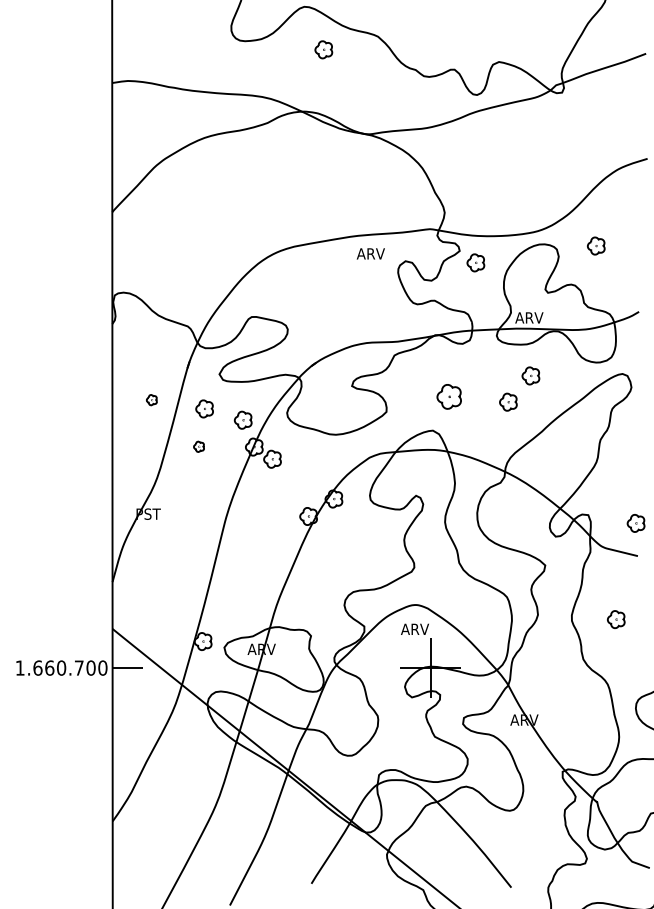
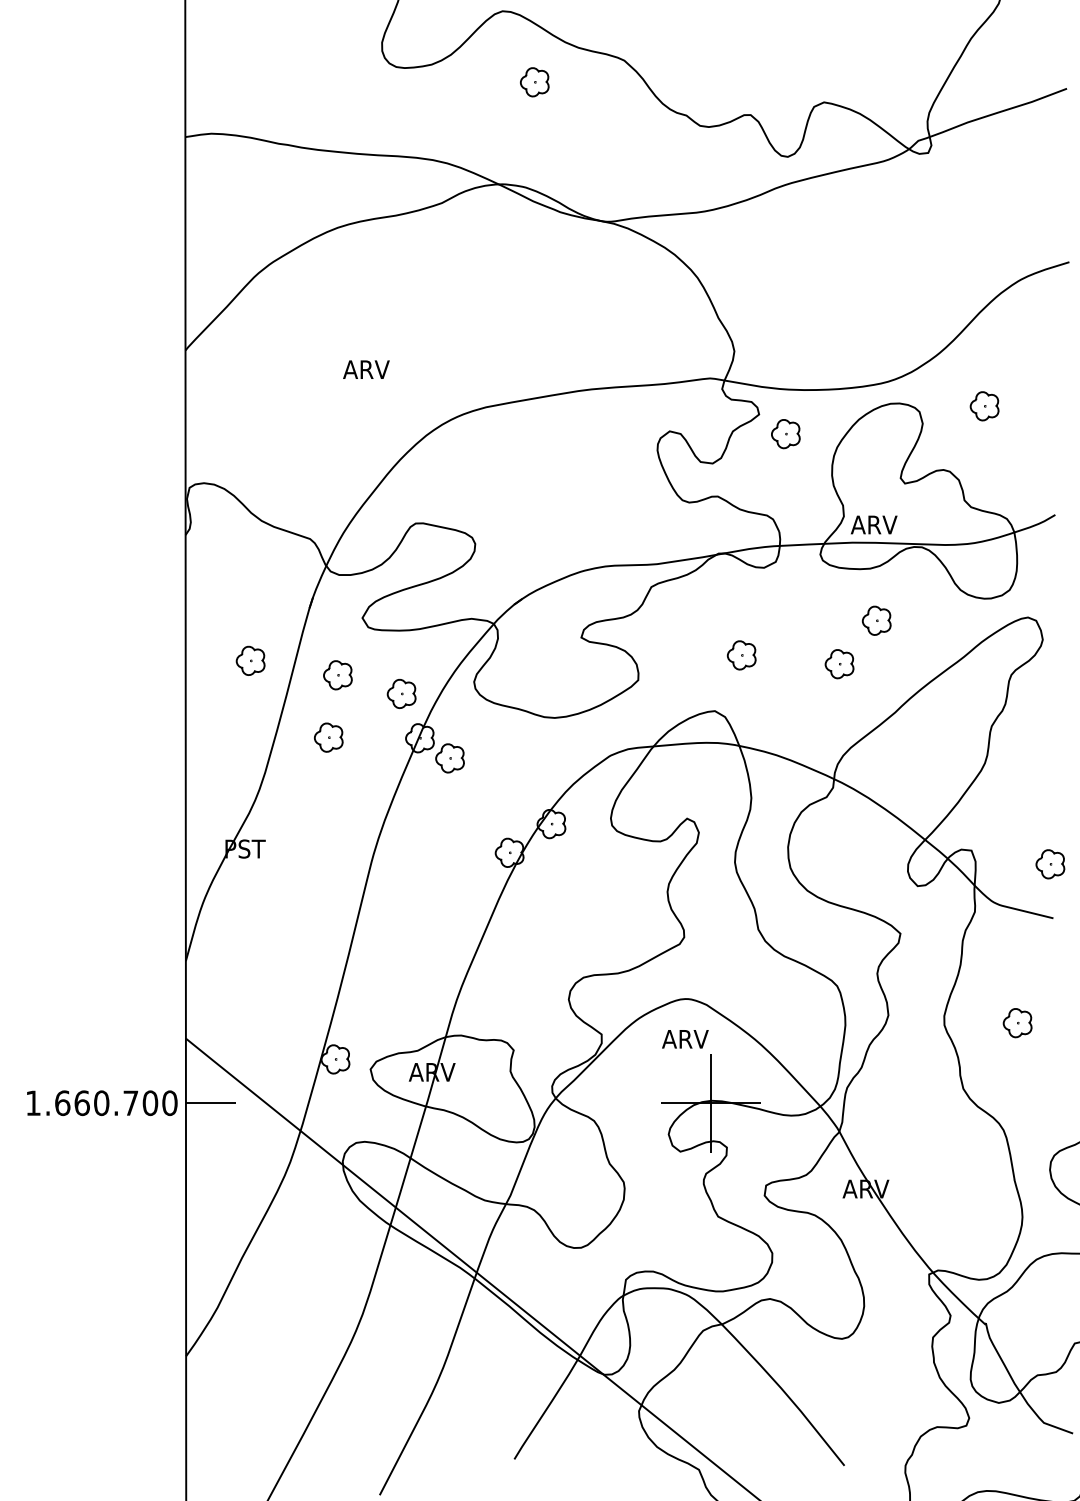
text: (370, 253) -> (365, 369), moved
part: (448, 396) -> (740, 654), size x0.71
part: (151, 399) -> (250, 659), size x1.67
part: (198, 446) -> (327, 737), size x1.67

